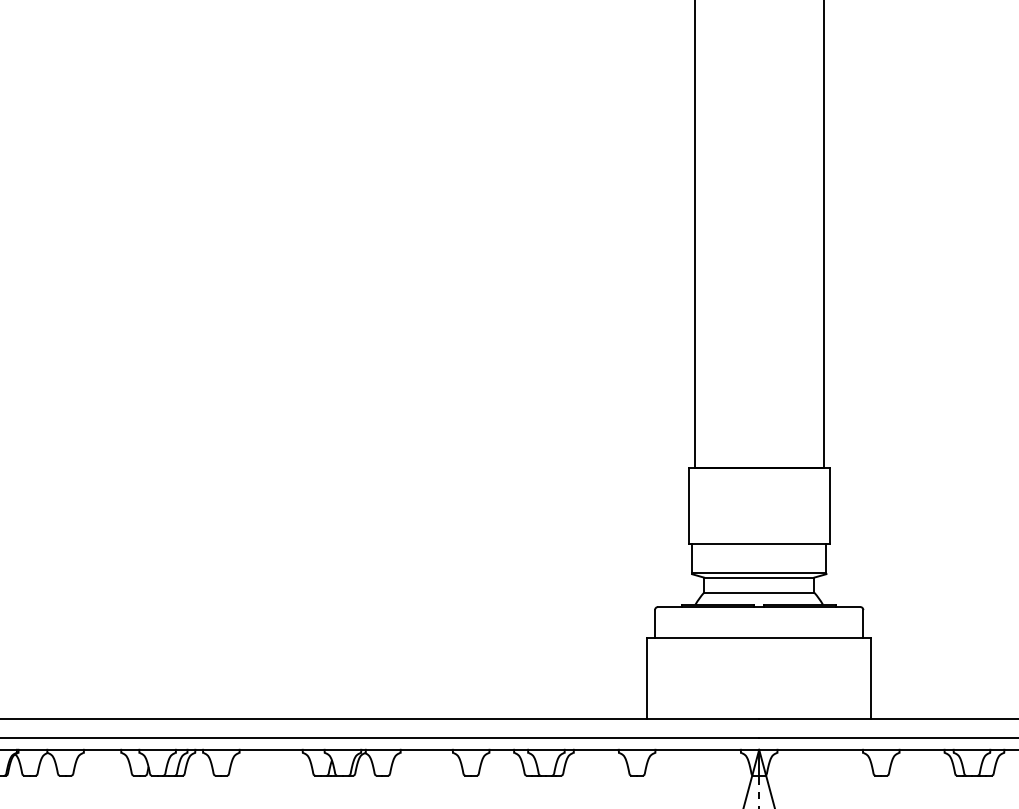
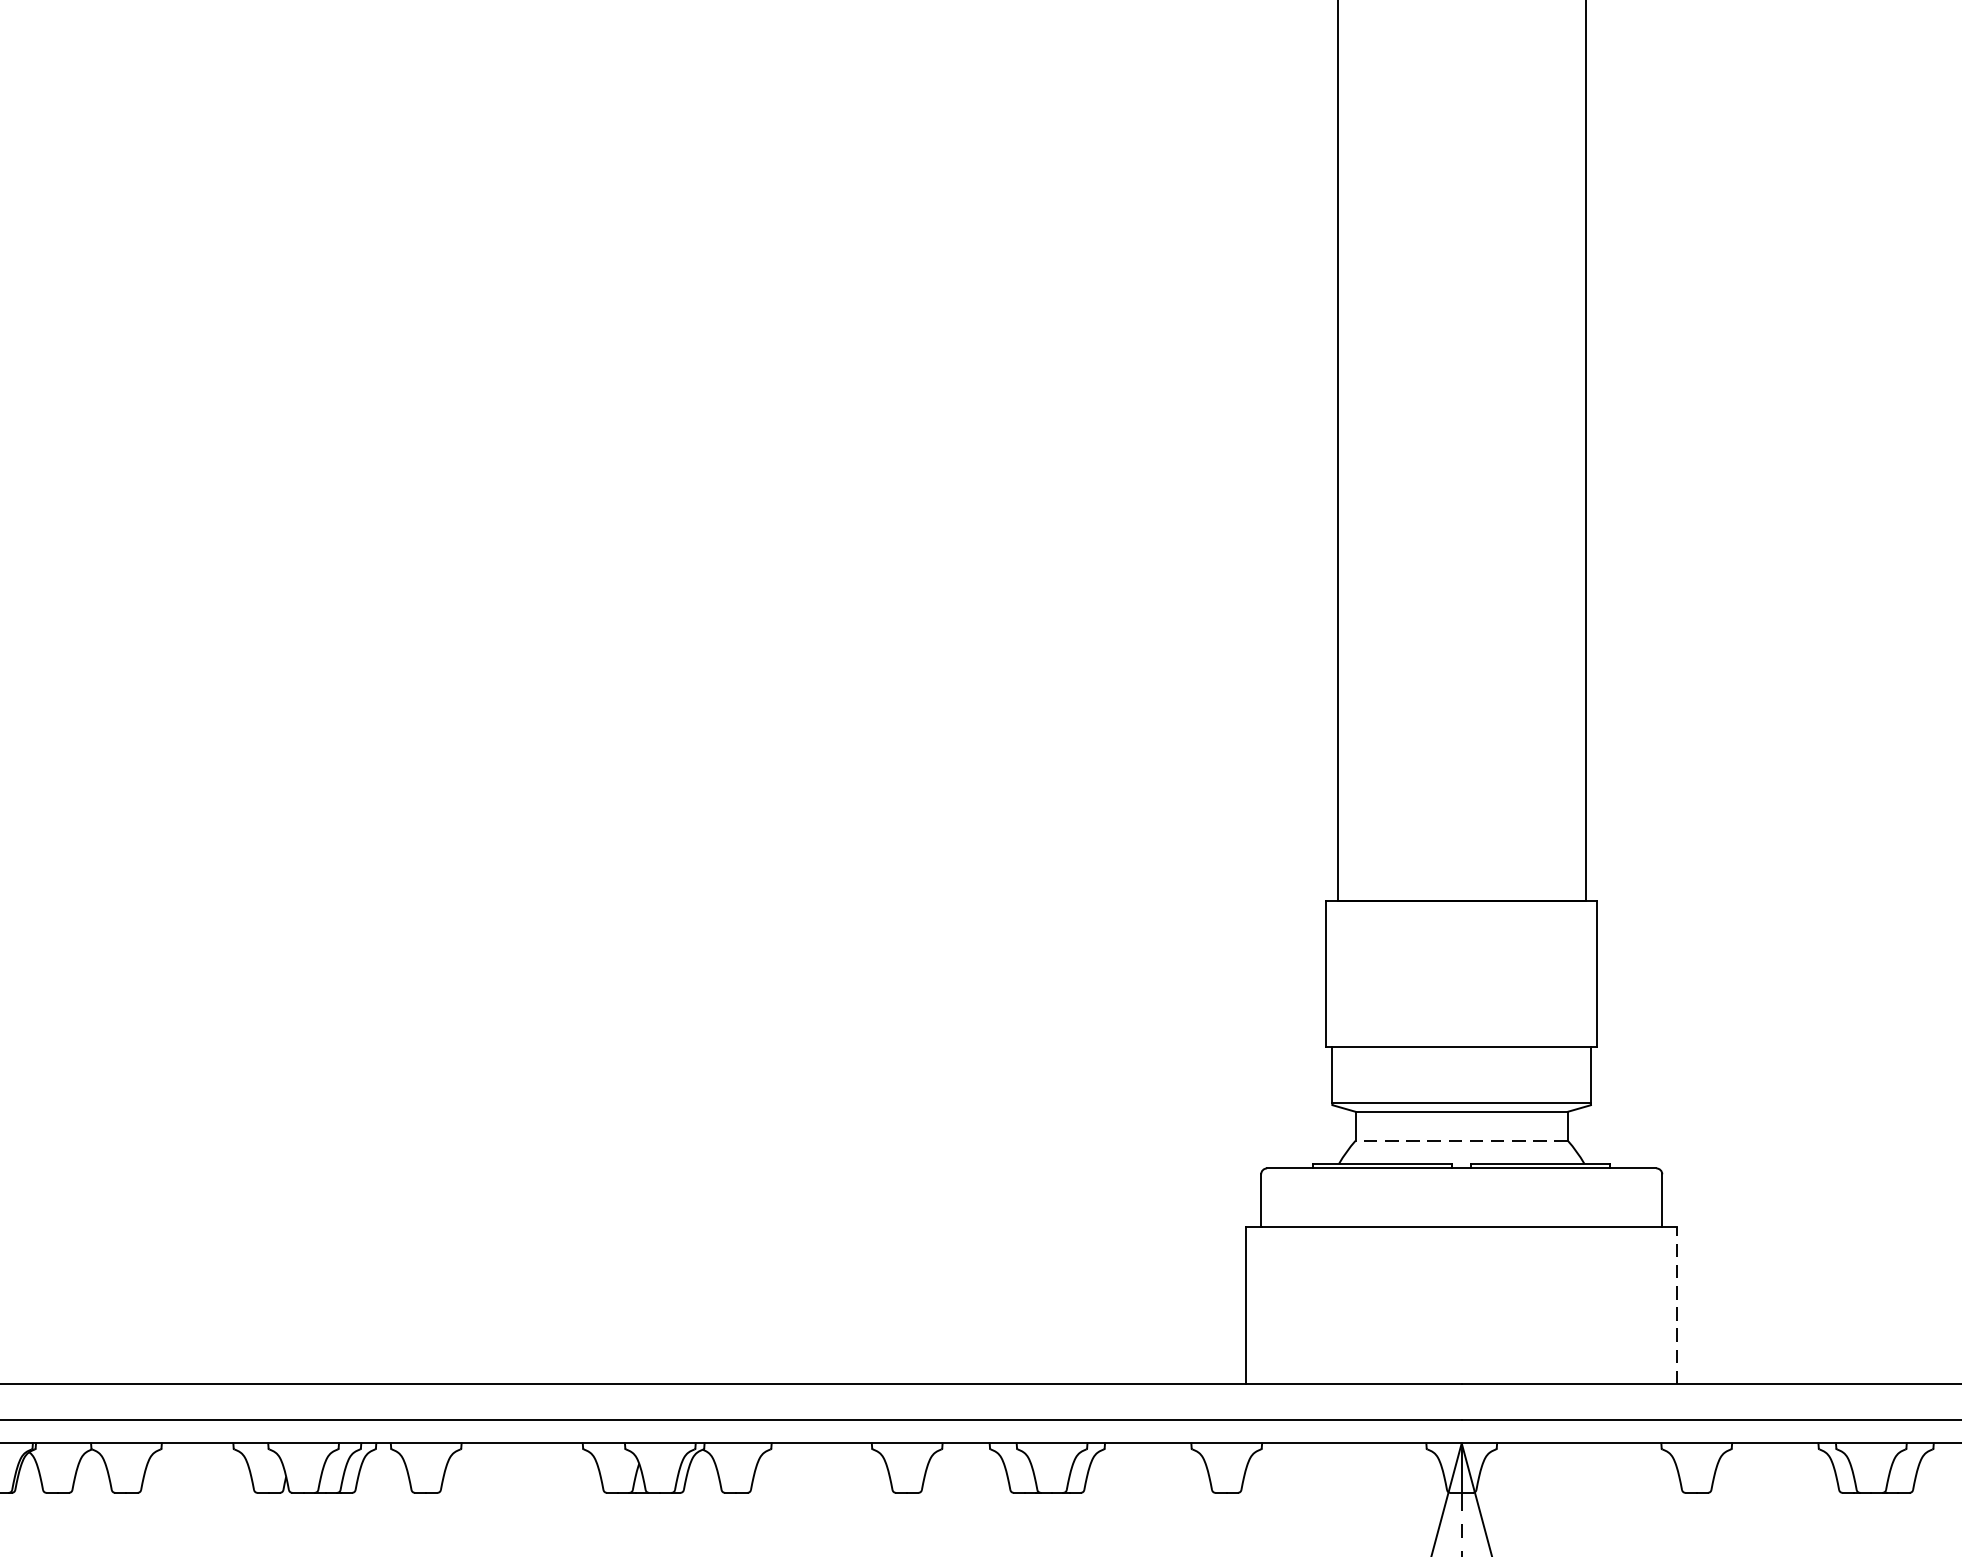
line: (758, 592) -> (1460, 1140), solid -> dashed
line: (871, 678) -> (1677, 1306), solid -> dashed

